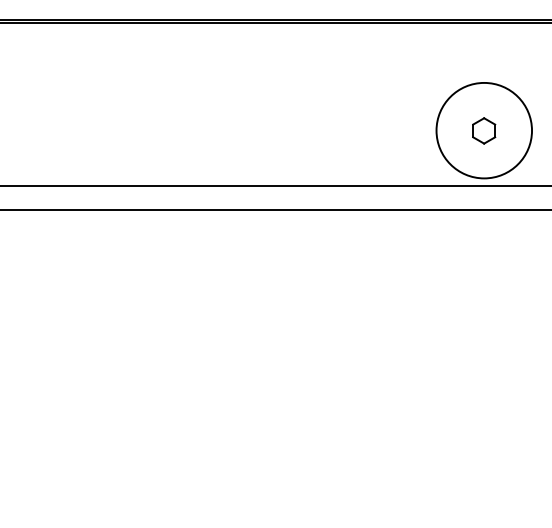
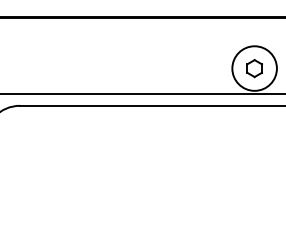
part: (483, 130) -> (254, 68), size x1.43

